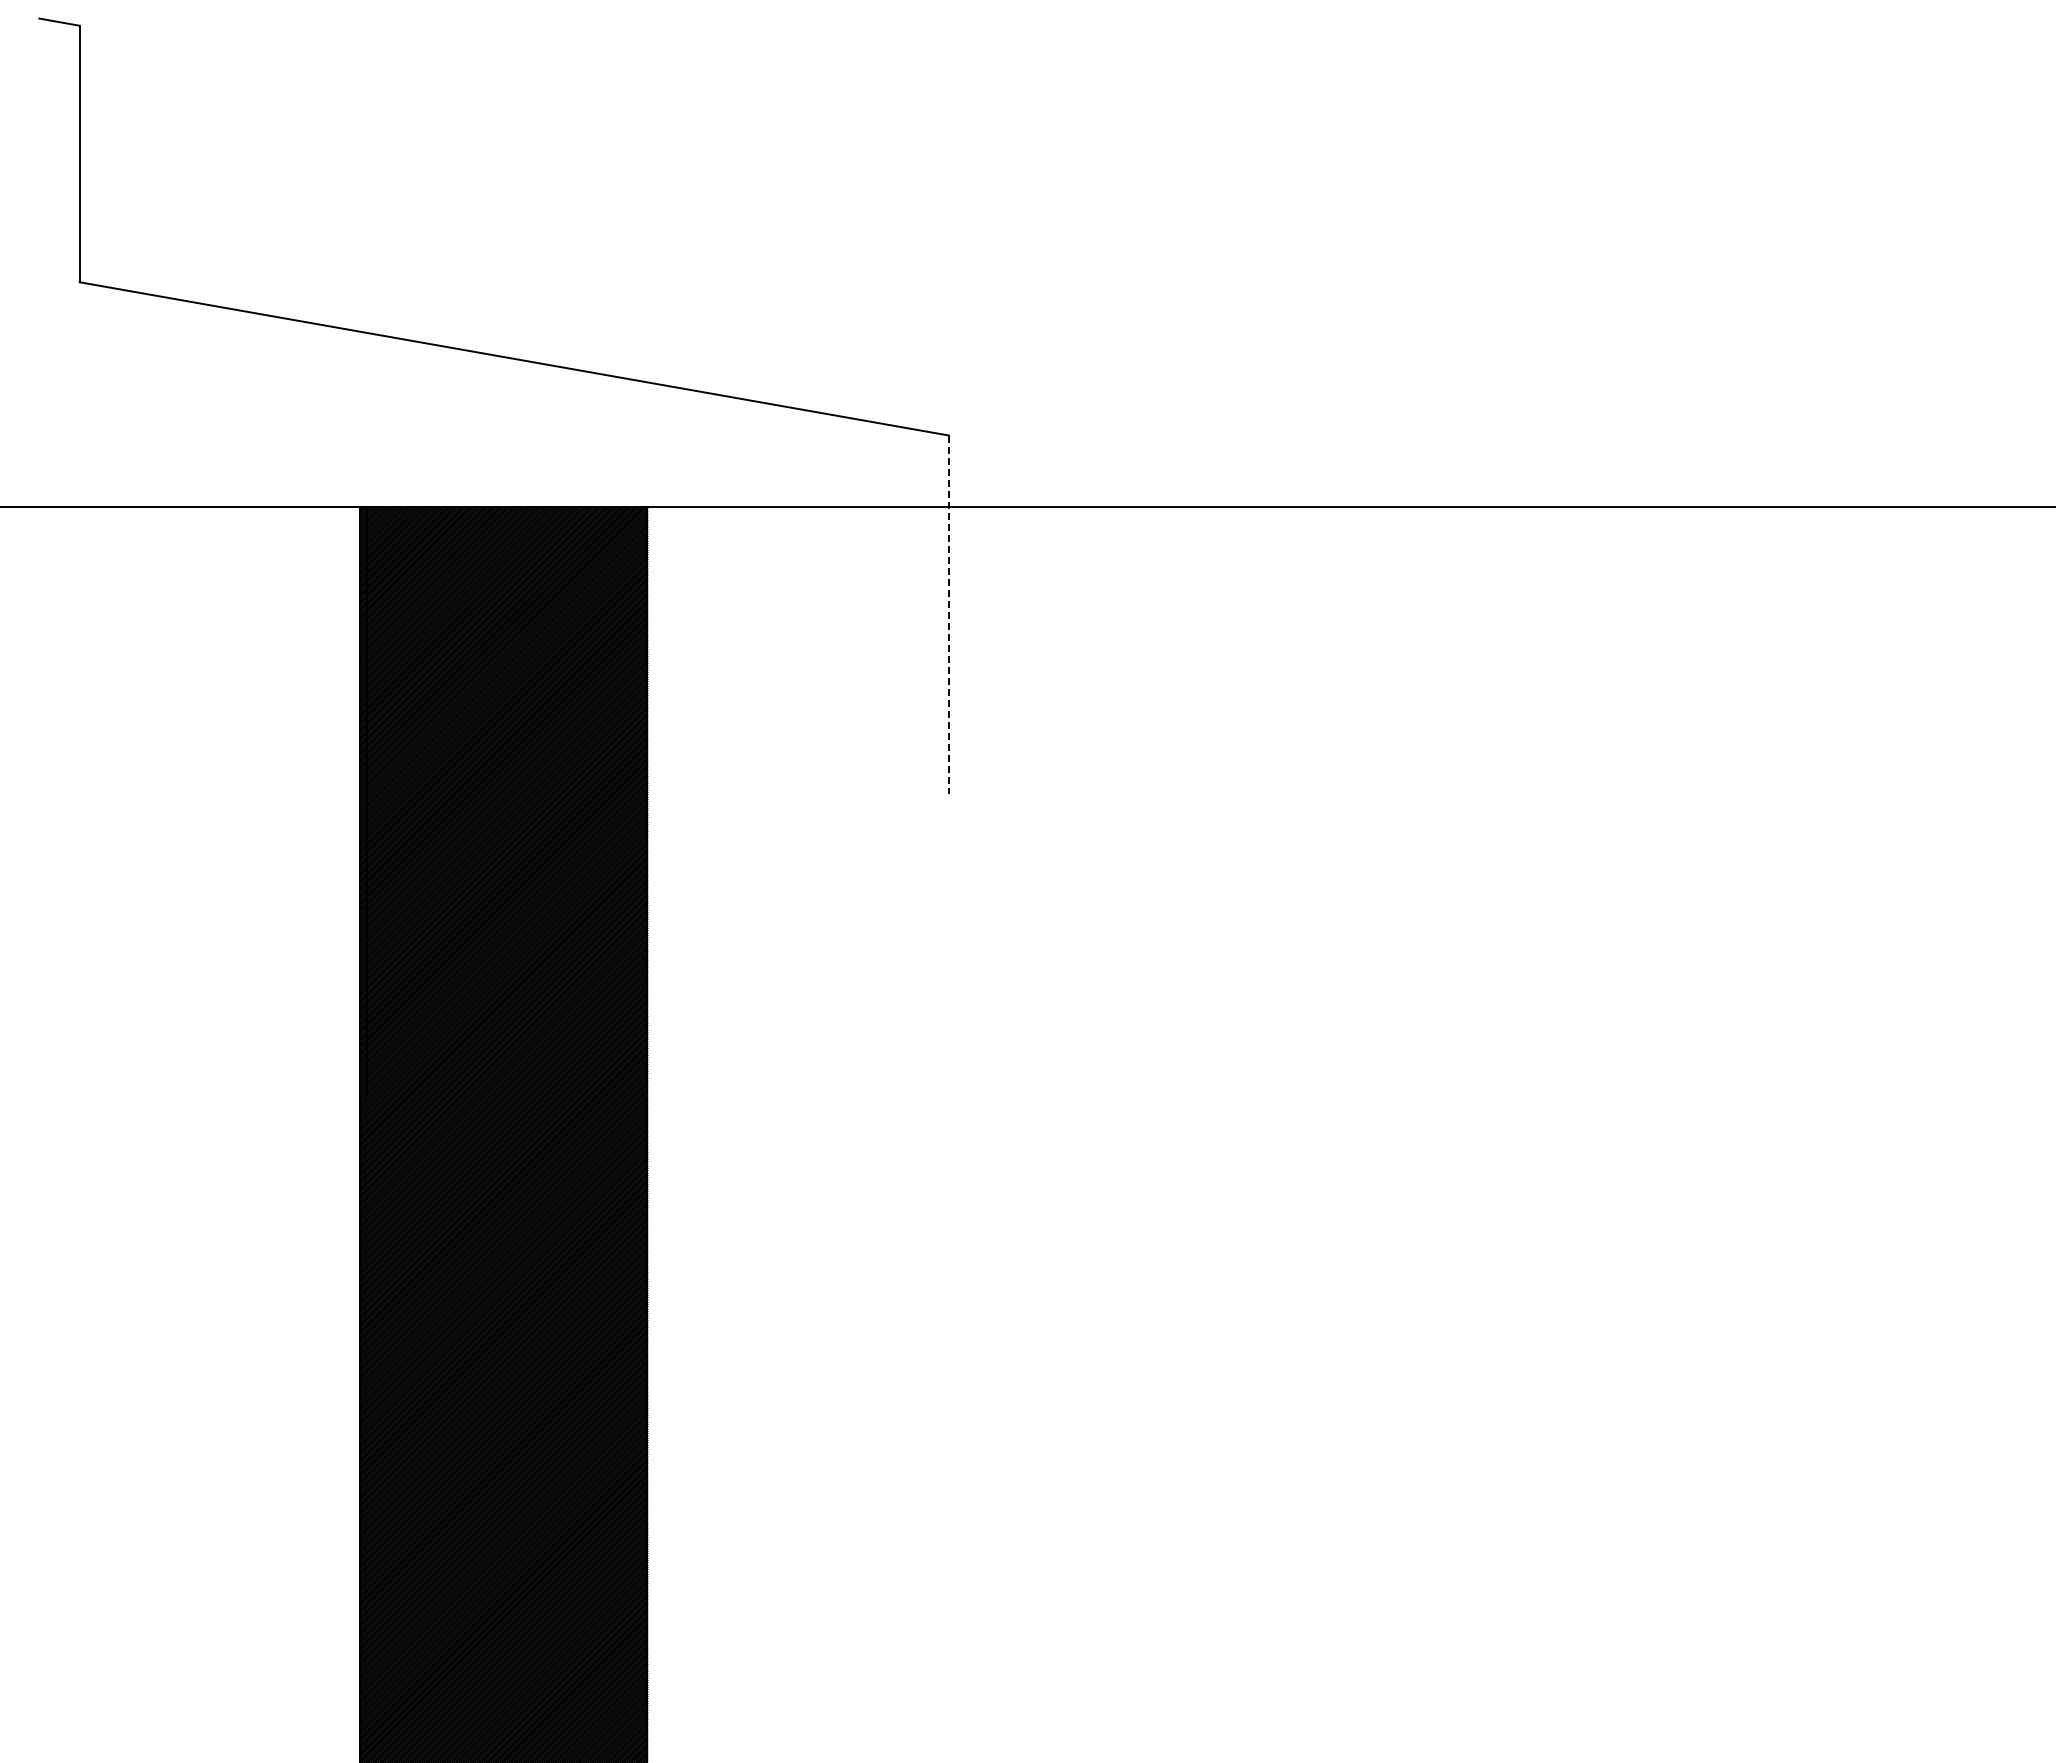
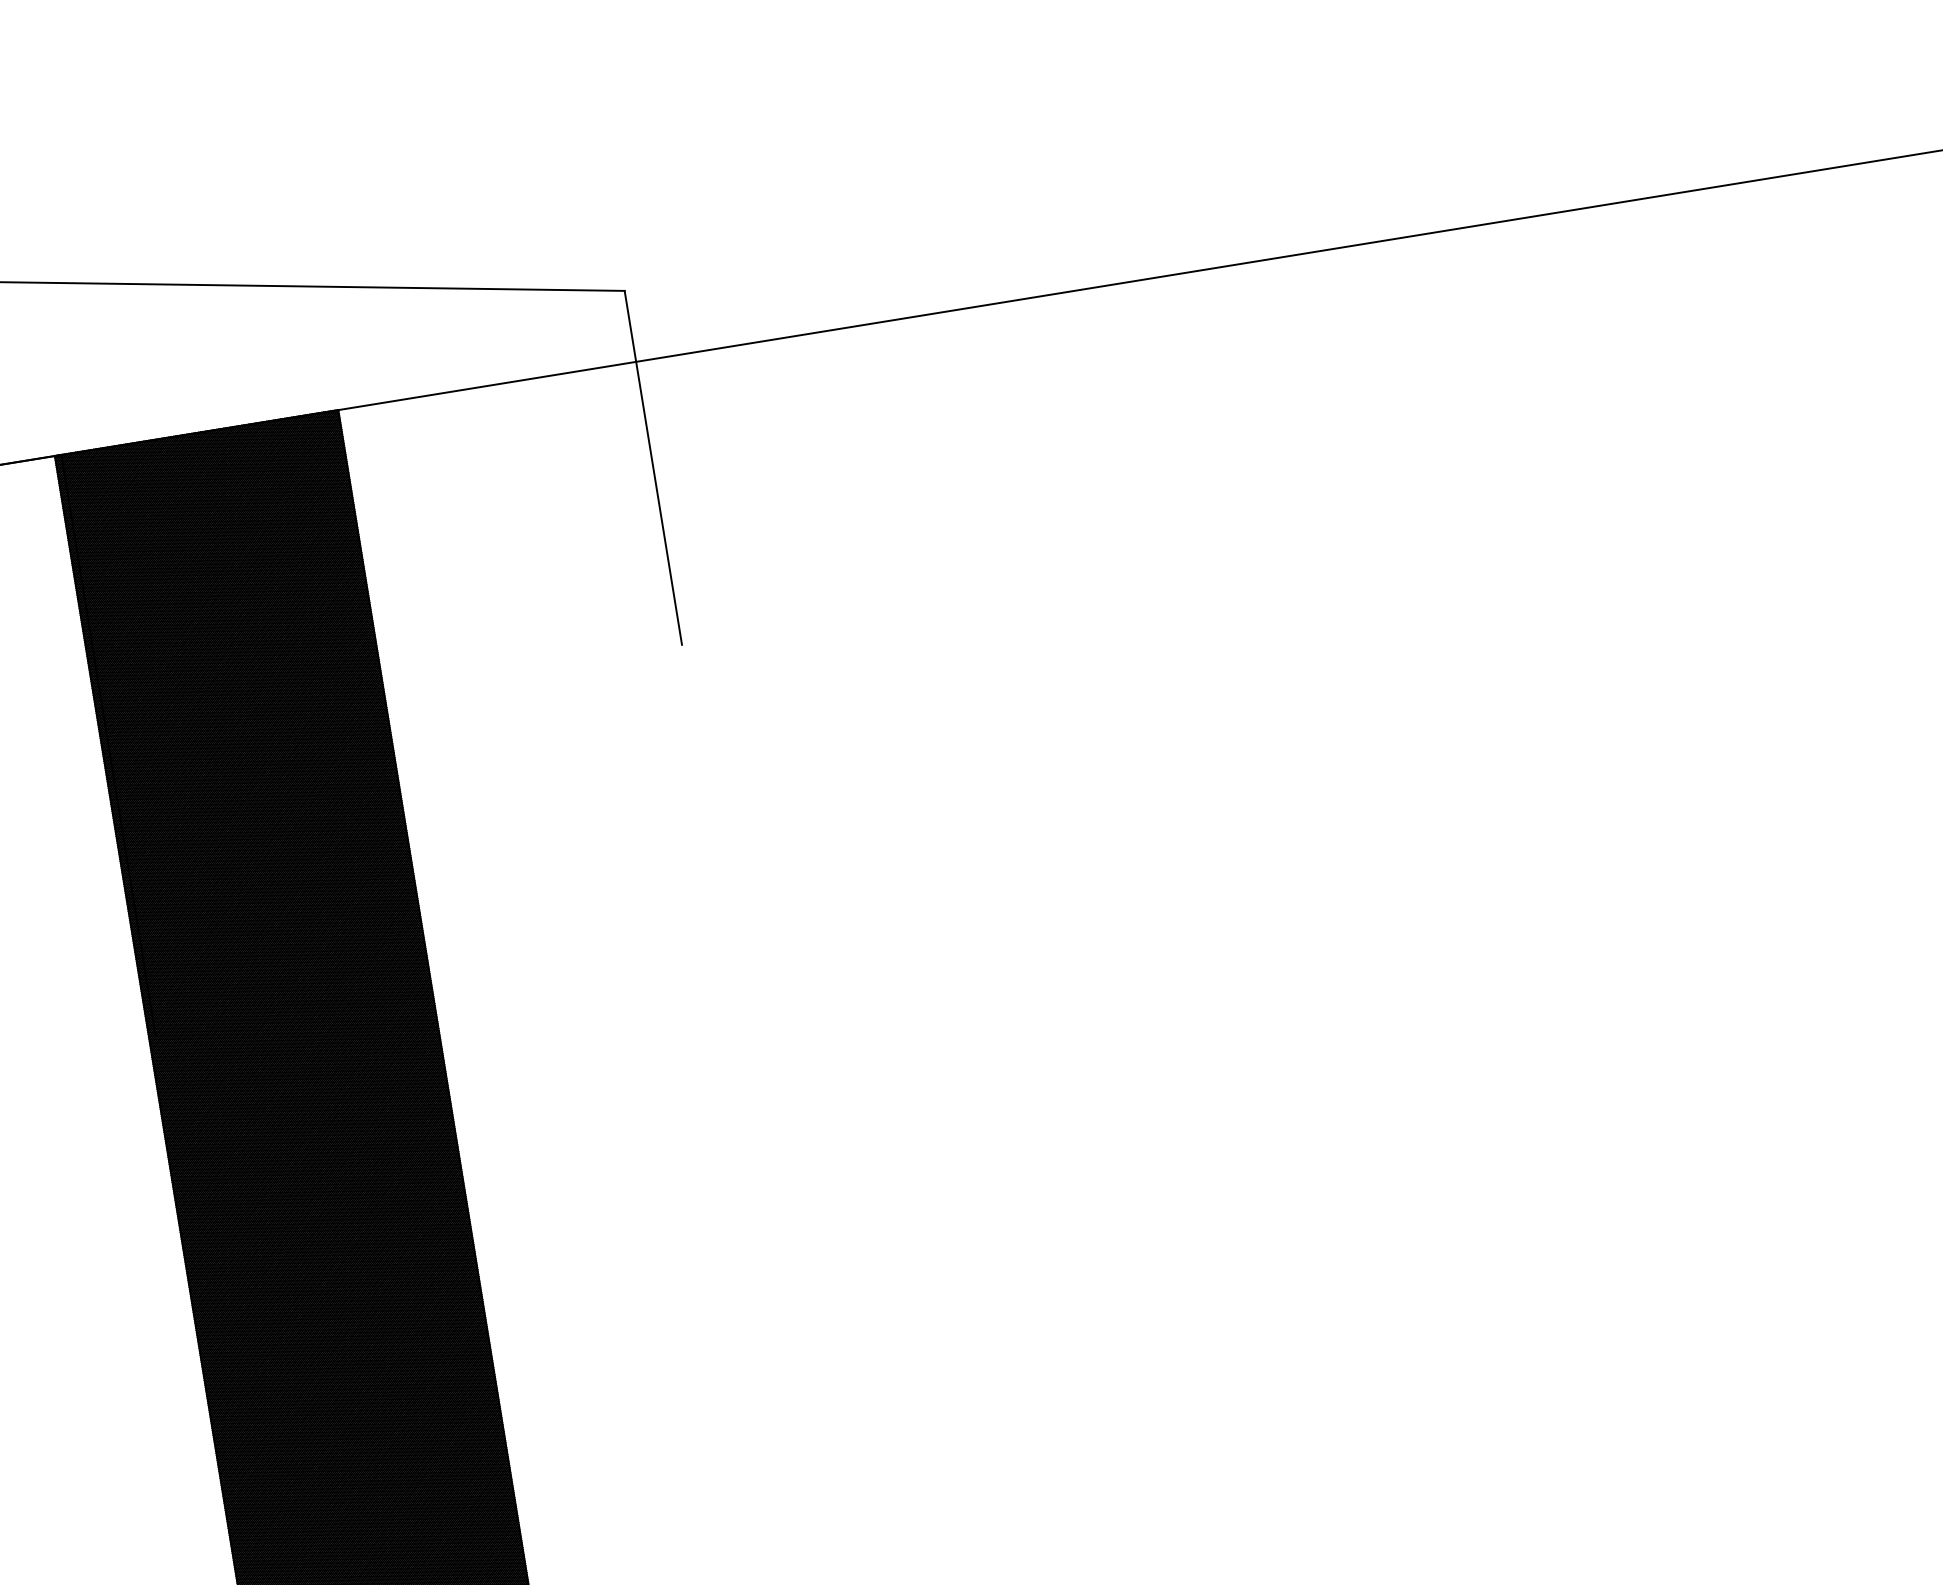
line: (949, 615) -> (653, 468), dashed -> solid

